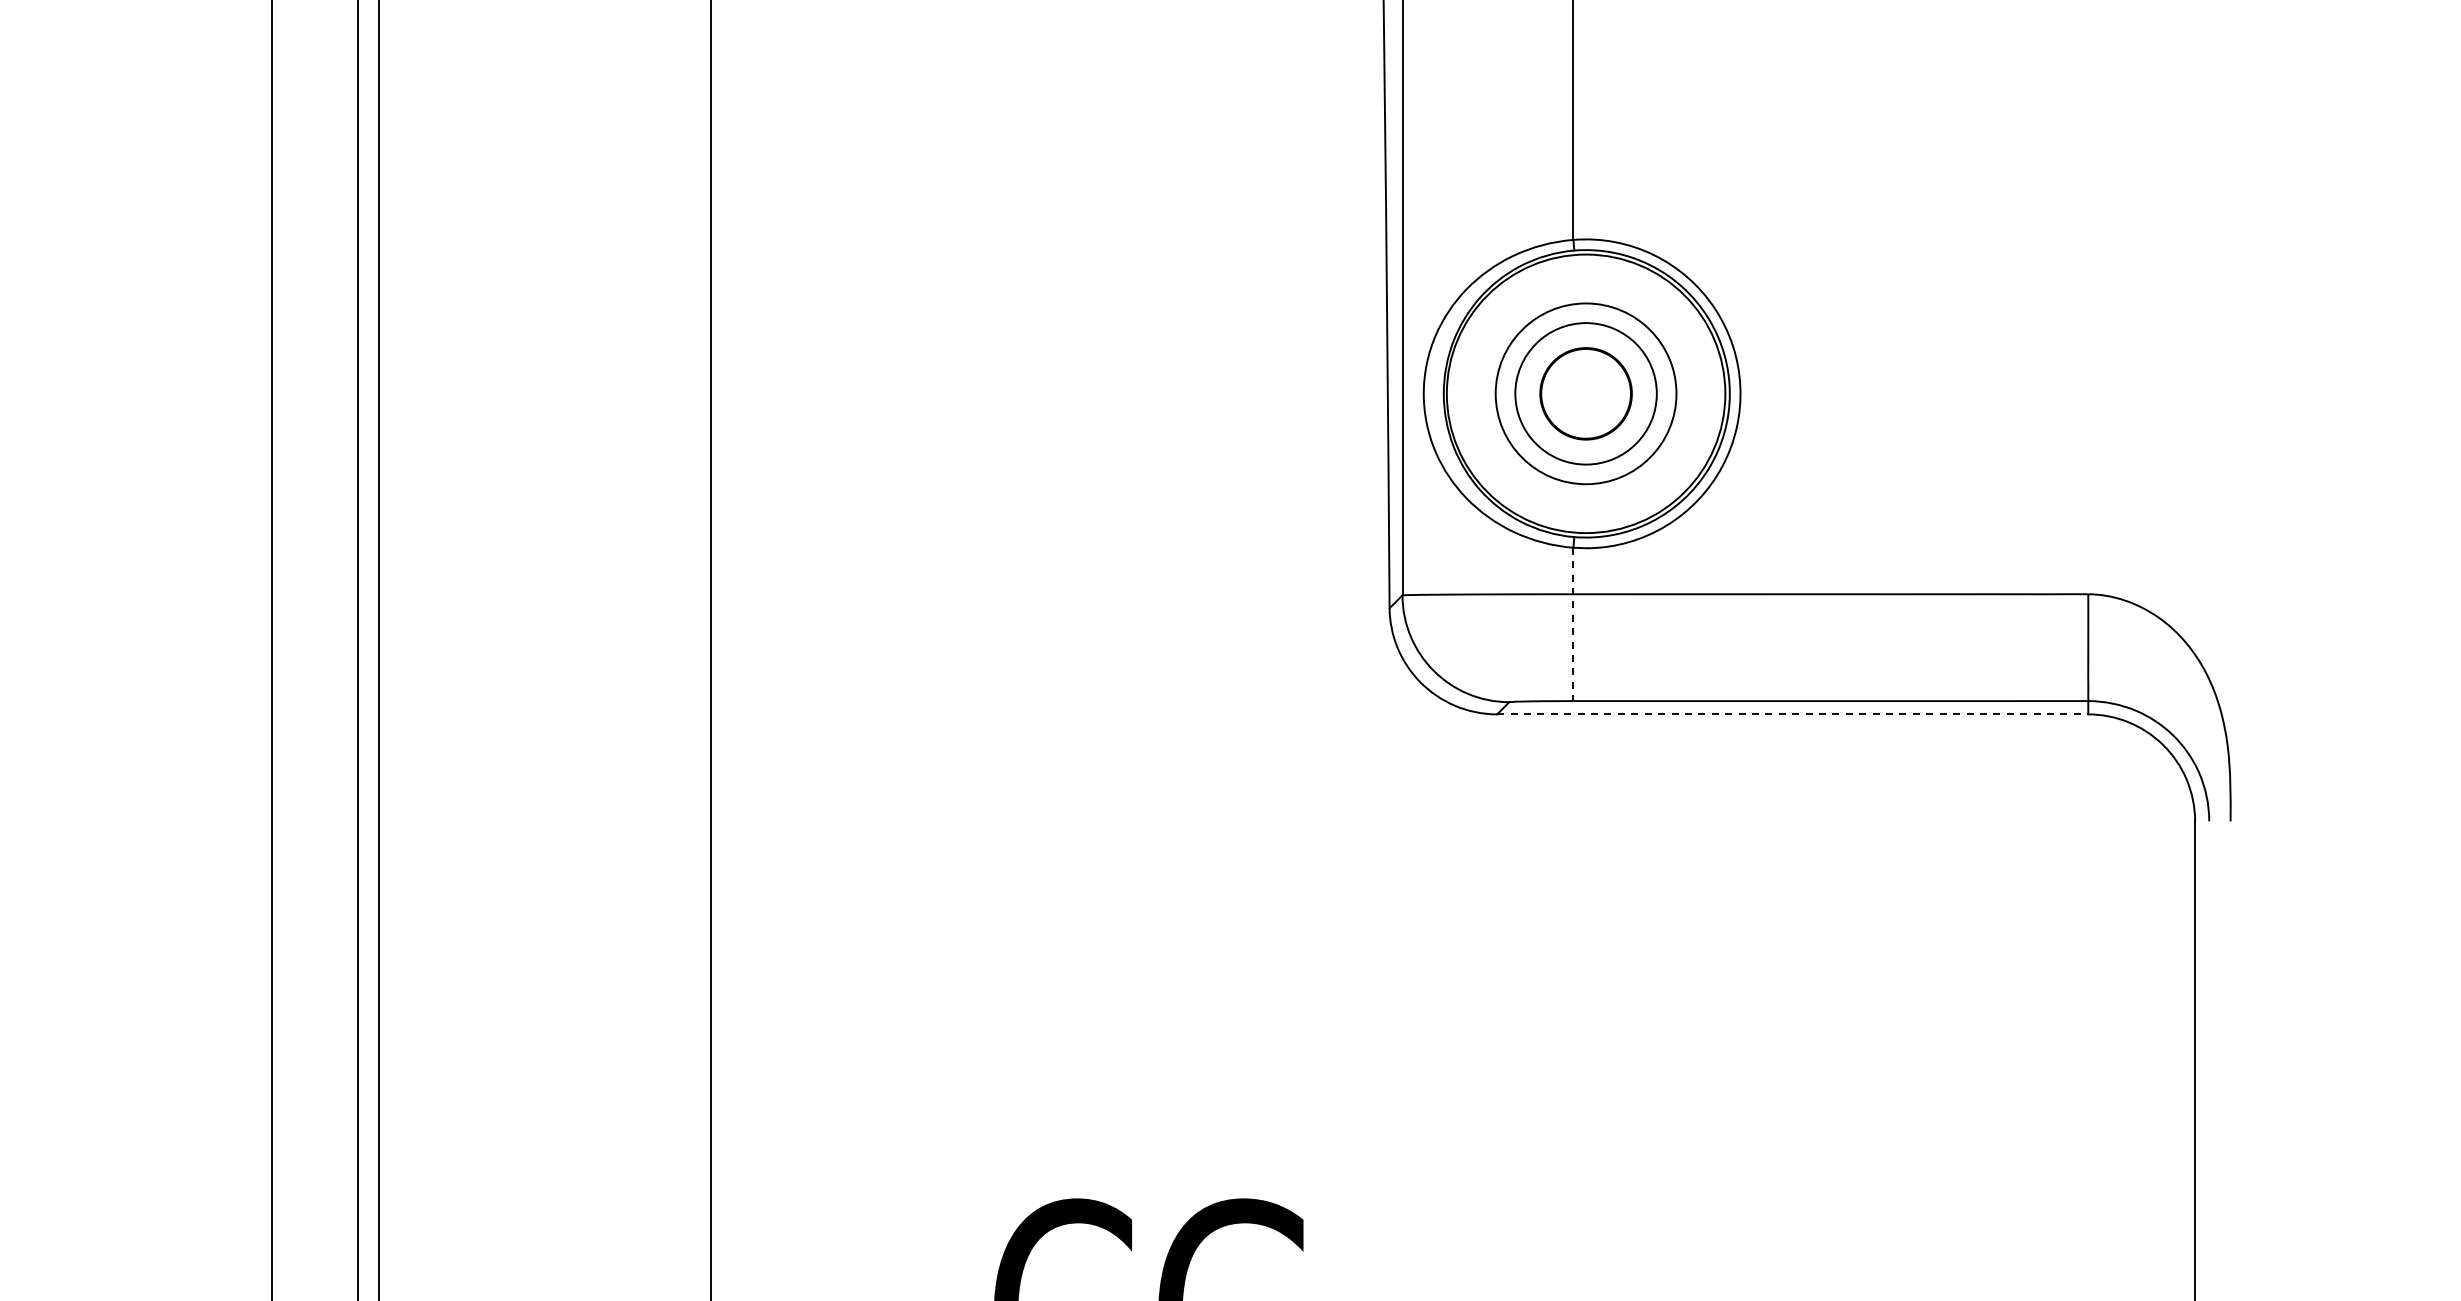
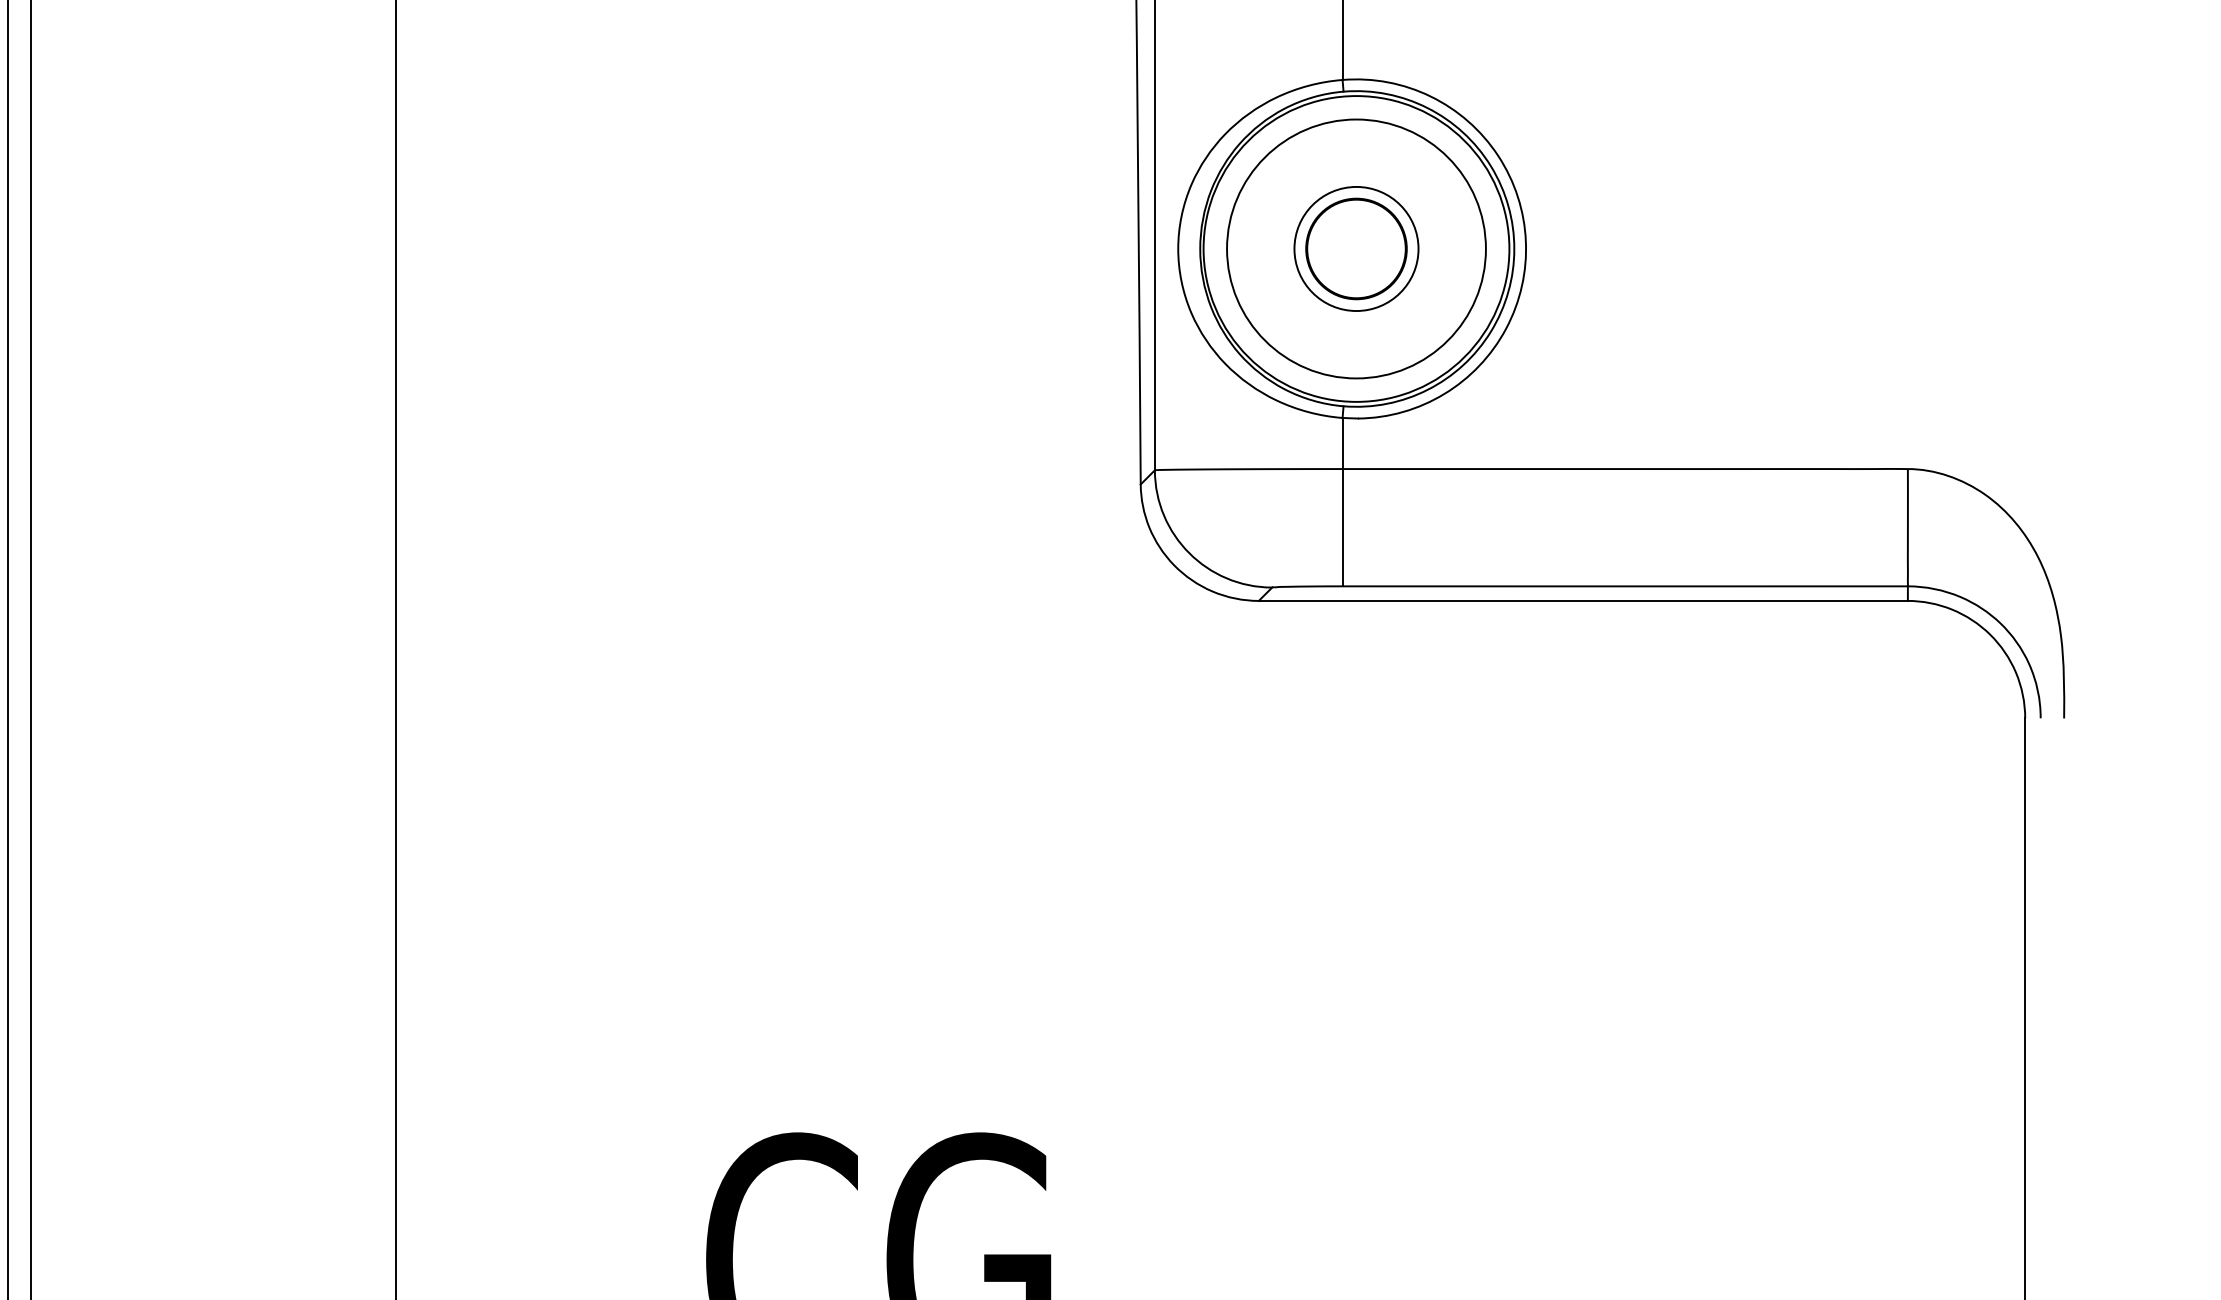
circle: (1585, 393) -> (1355, 248), size x0.62
circle: (1586, 393) -> (1356, 248), size x1.67
line: (1573, 624) -> (1342, 502), dashed -> solid
line: (1792, 714) -> (1583, 601), dashed -> solid

